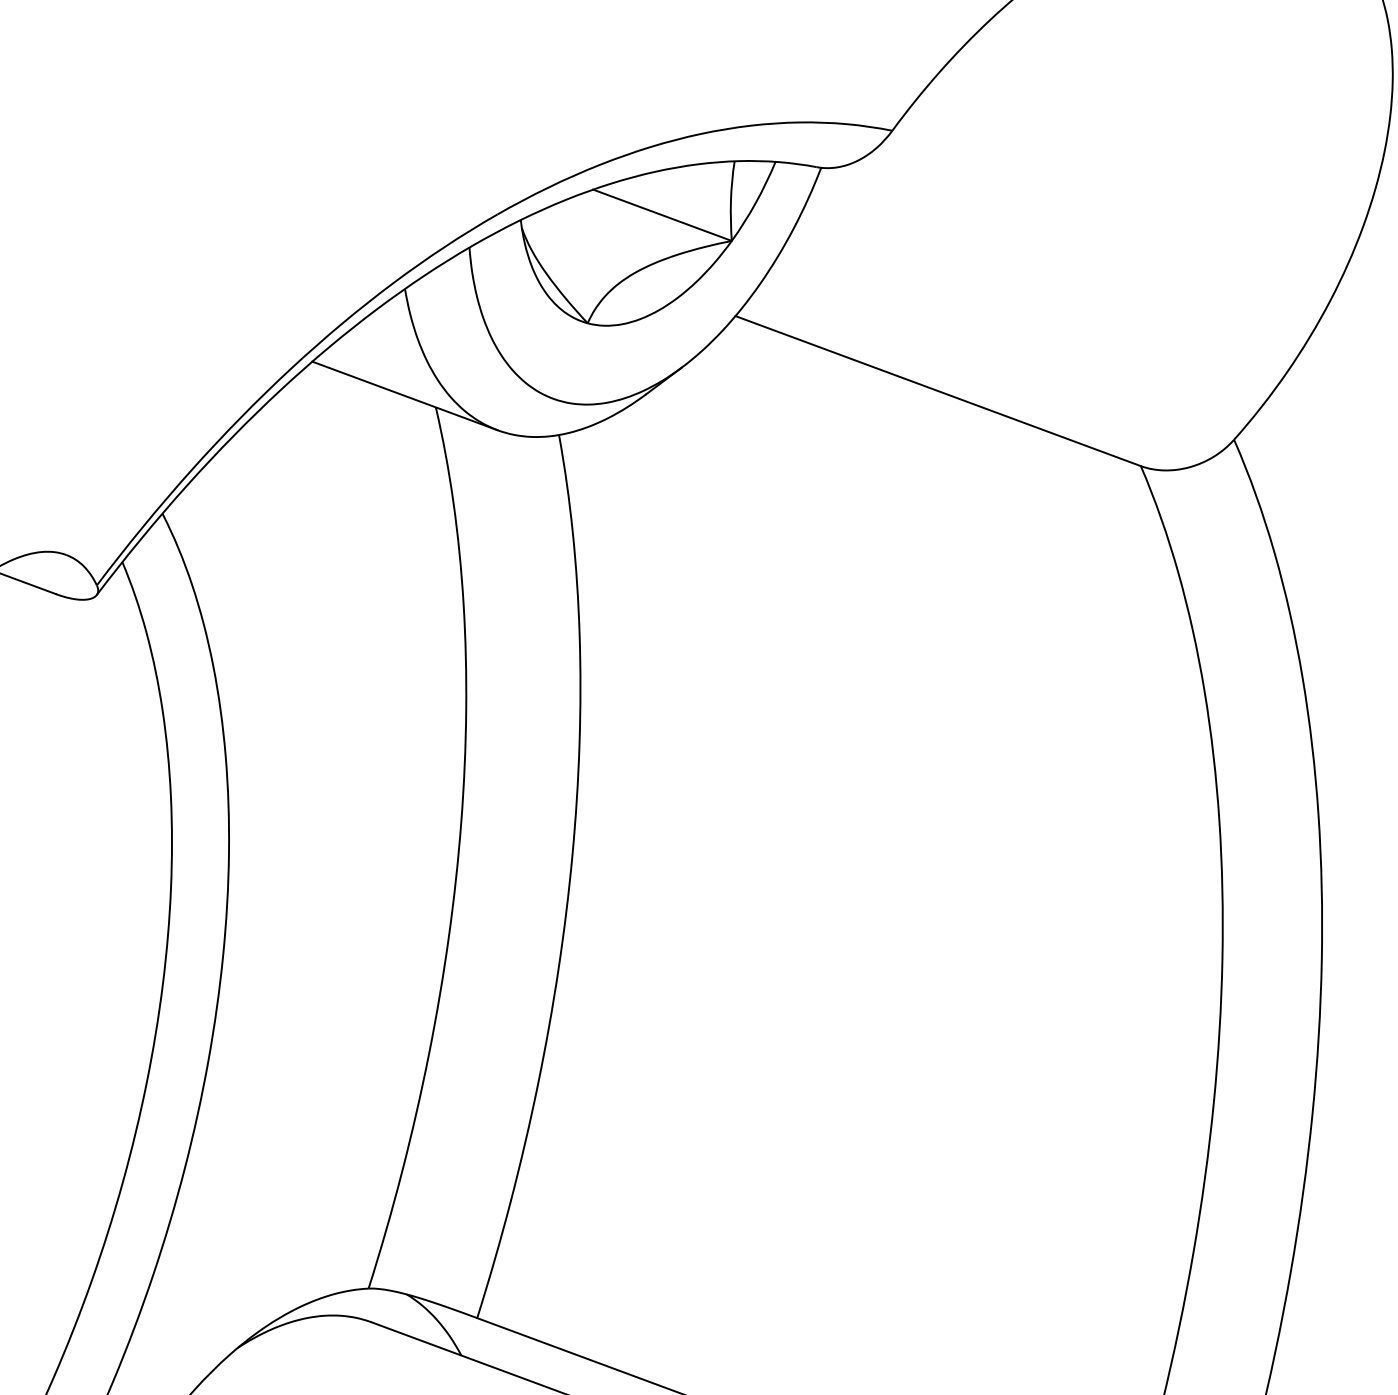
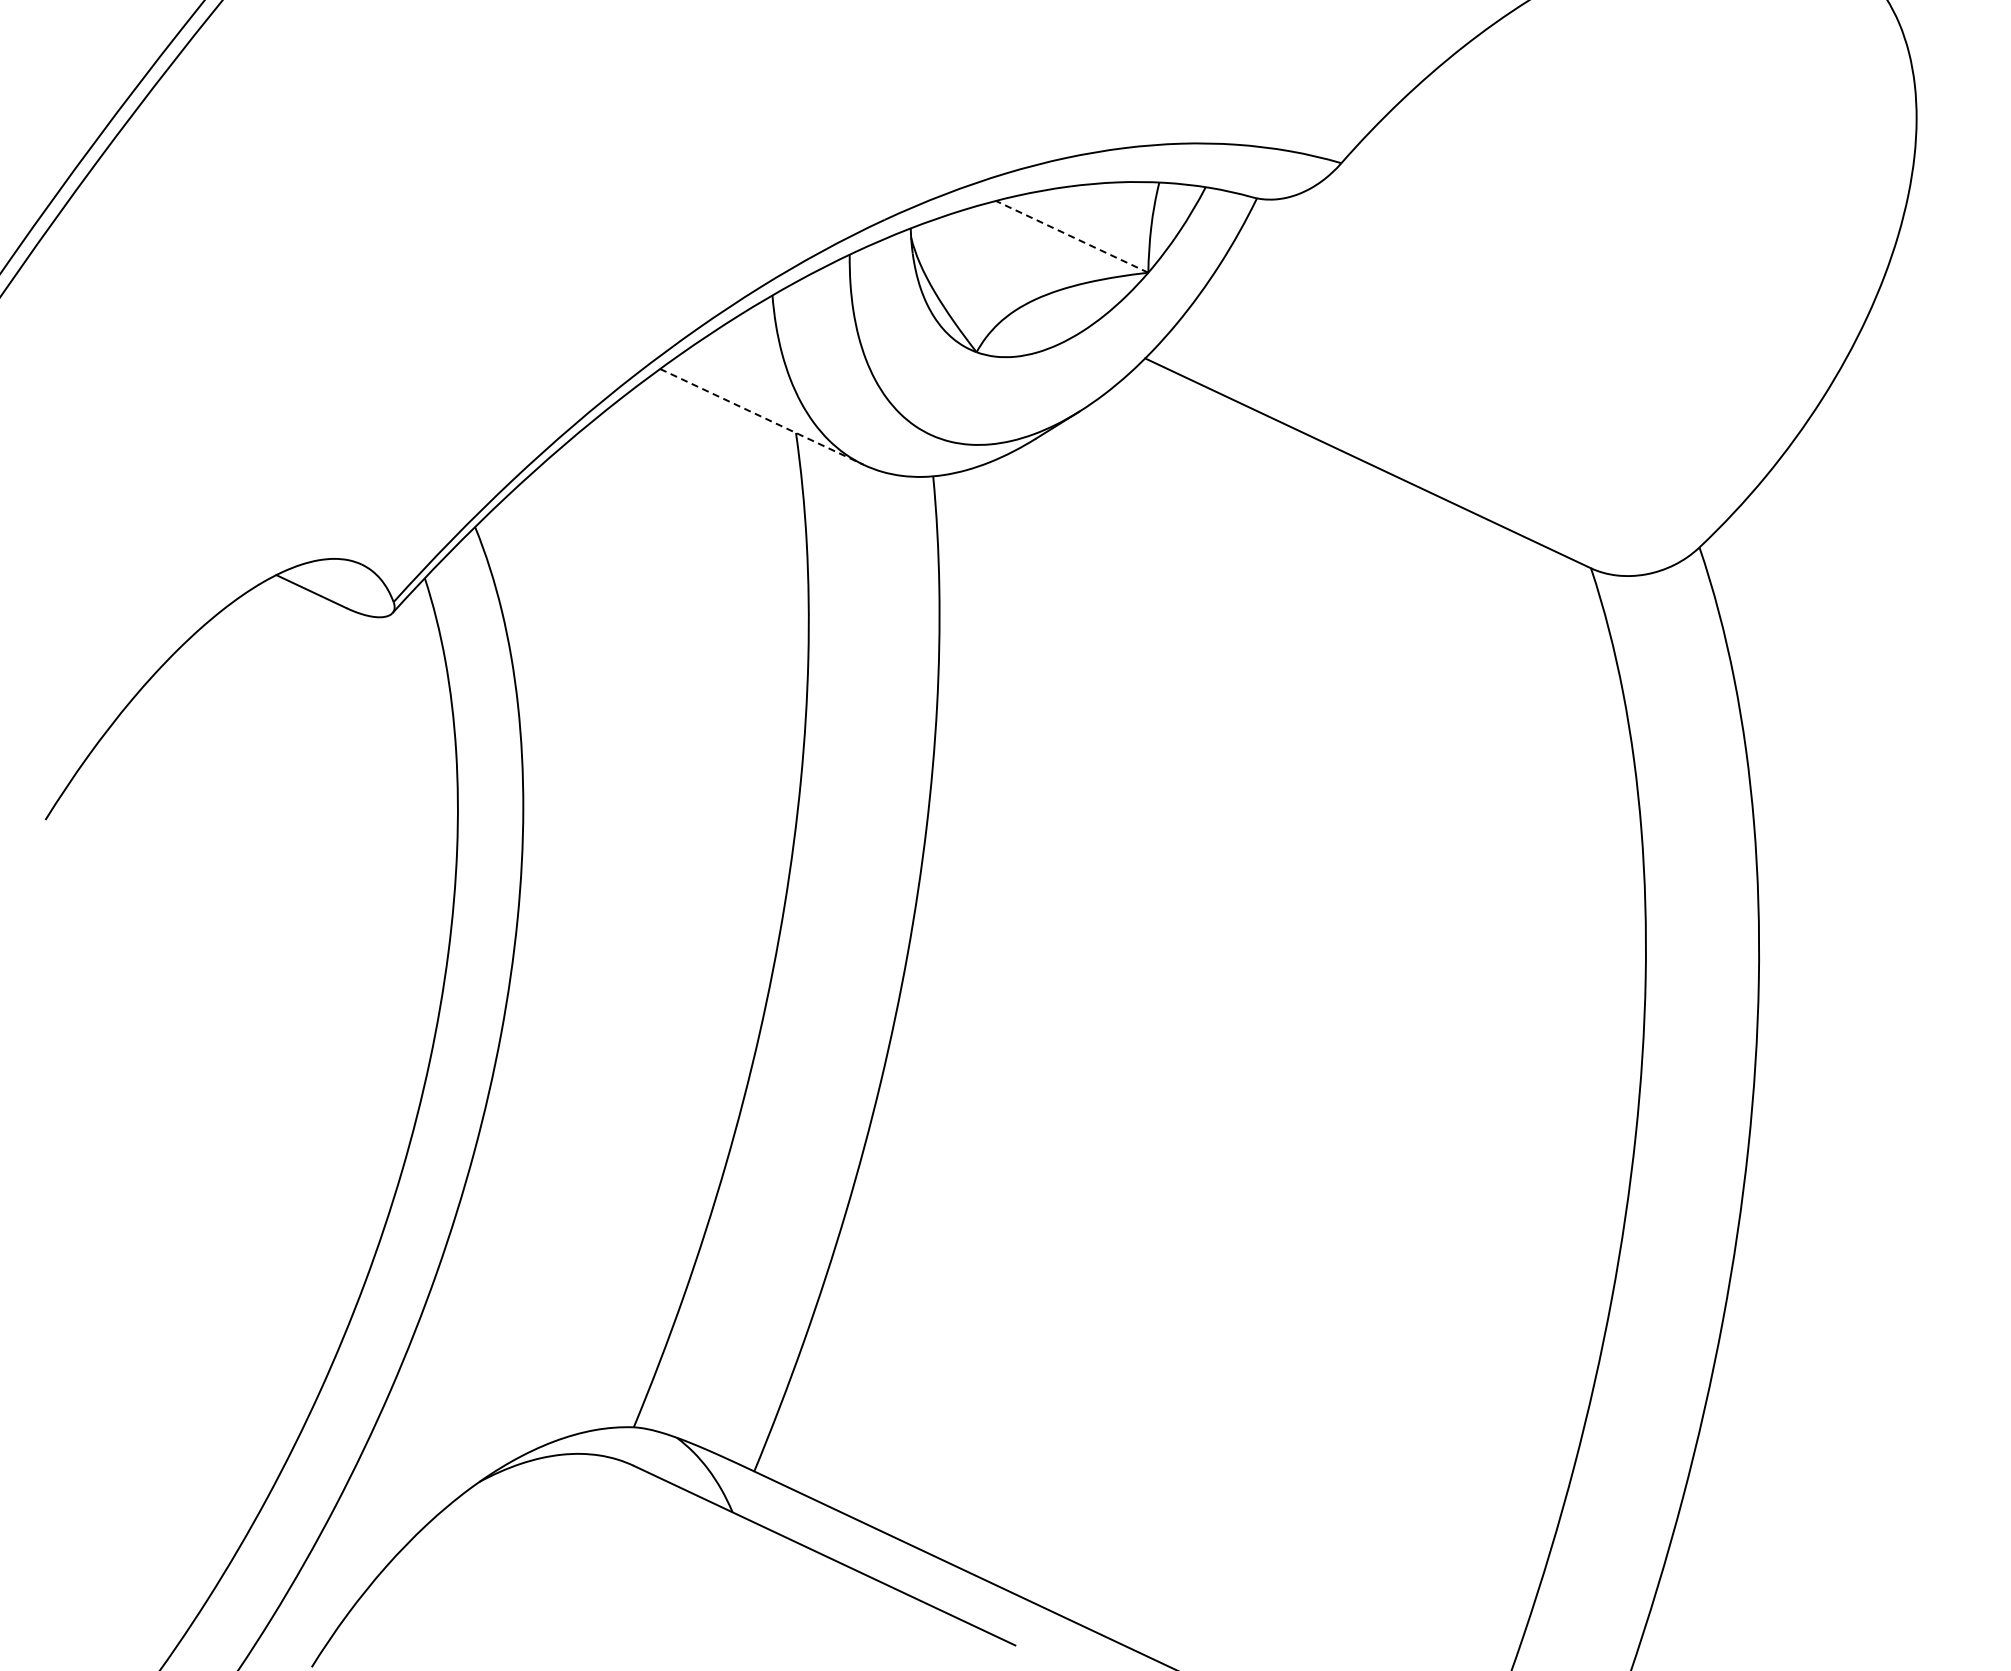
line: (661, 215) -> (1071, 236), solid -> dashed
line: (405, 395) -> (762, 416), solid -> dashed

